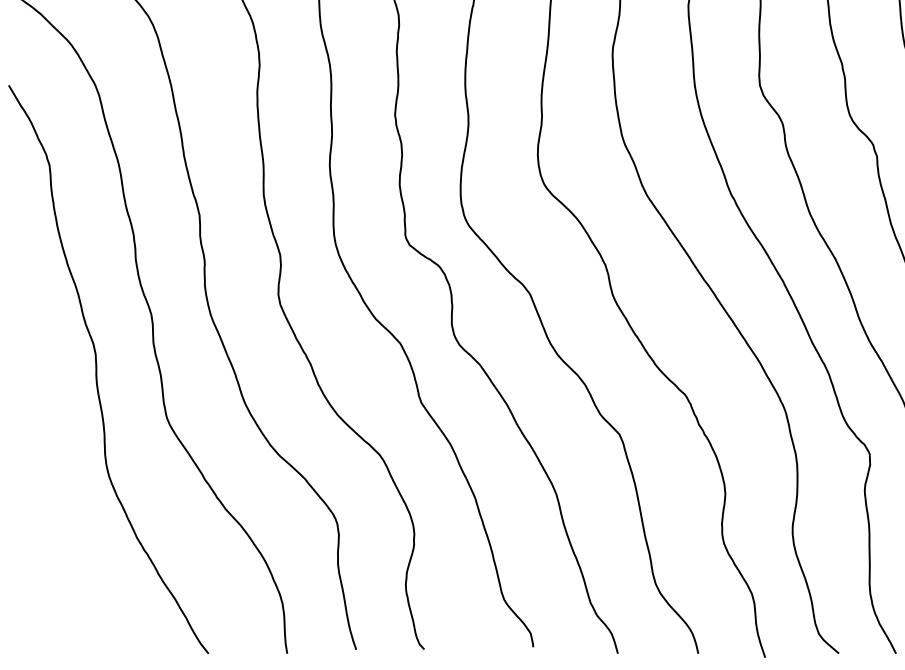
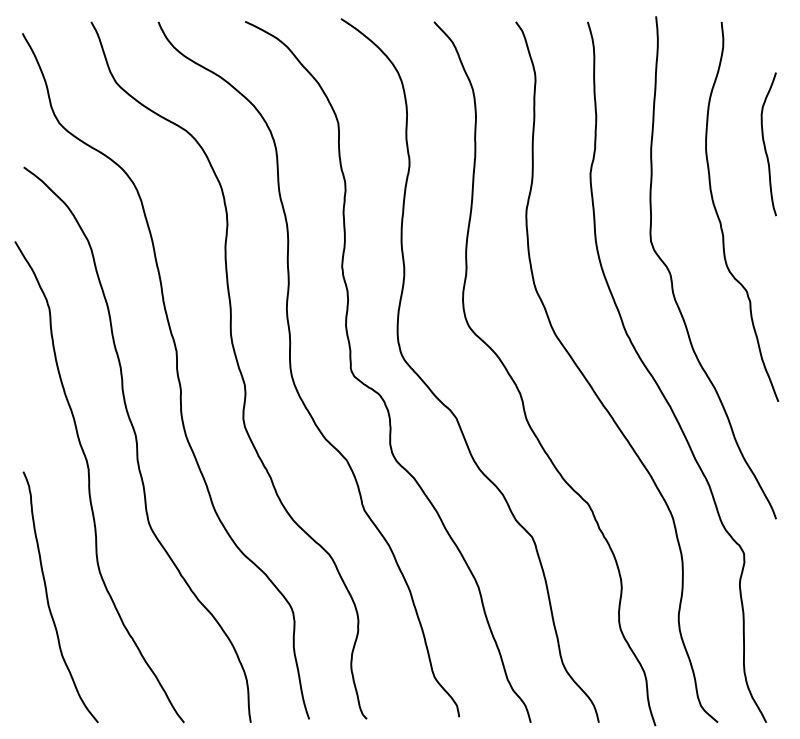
curve: (48, 505) -> (48, 597), added

